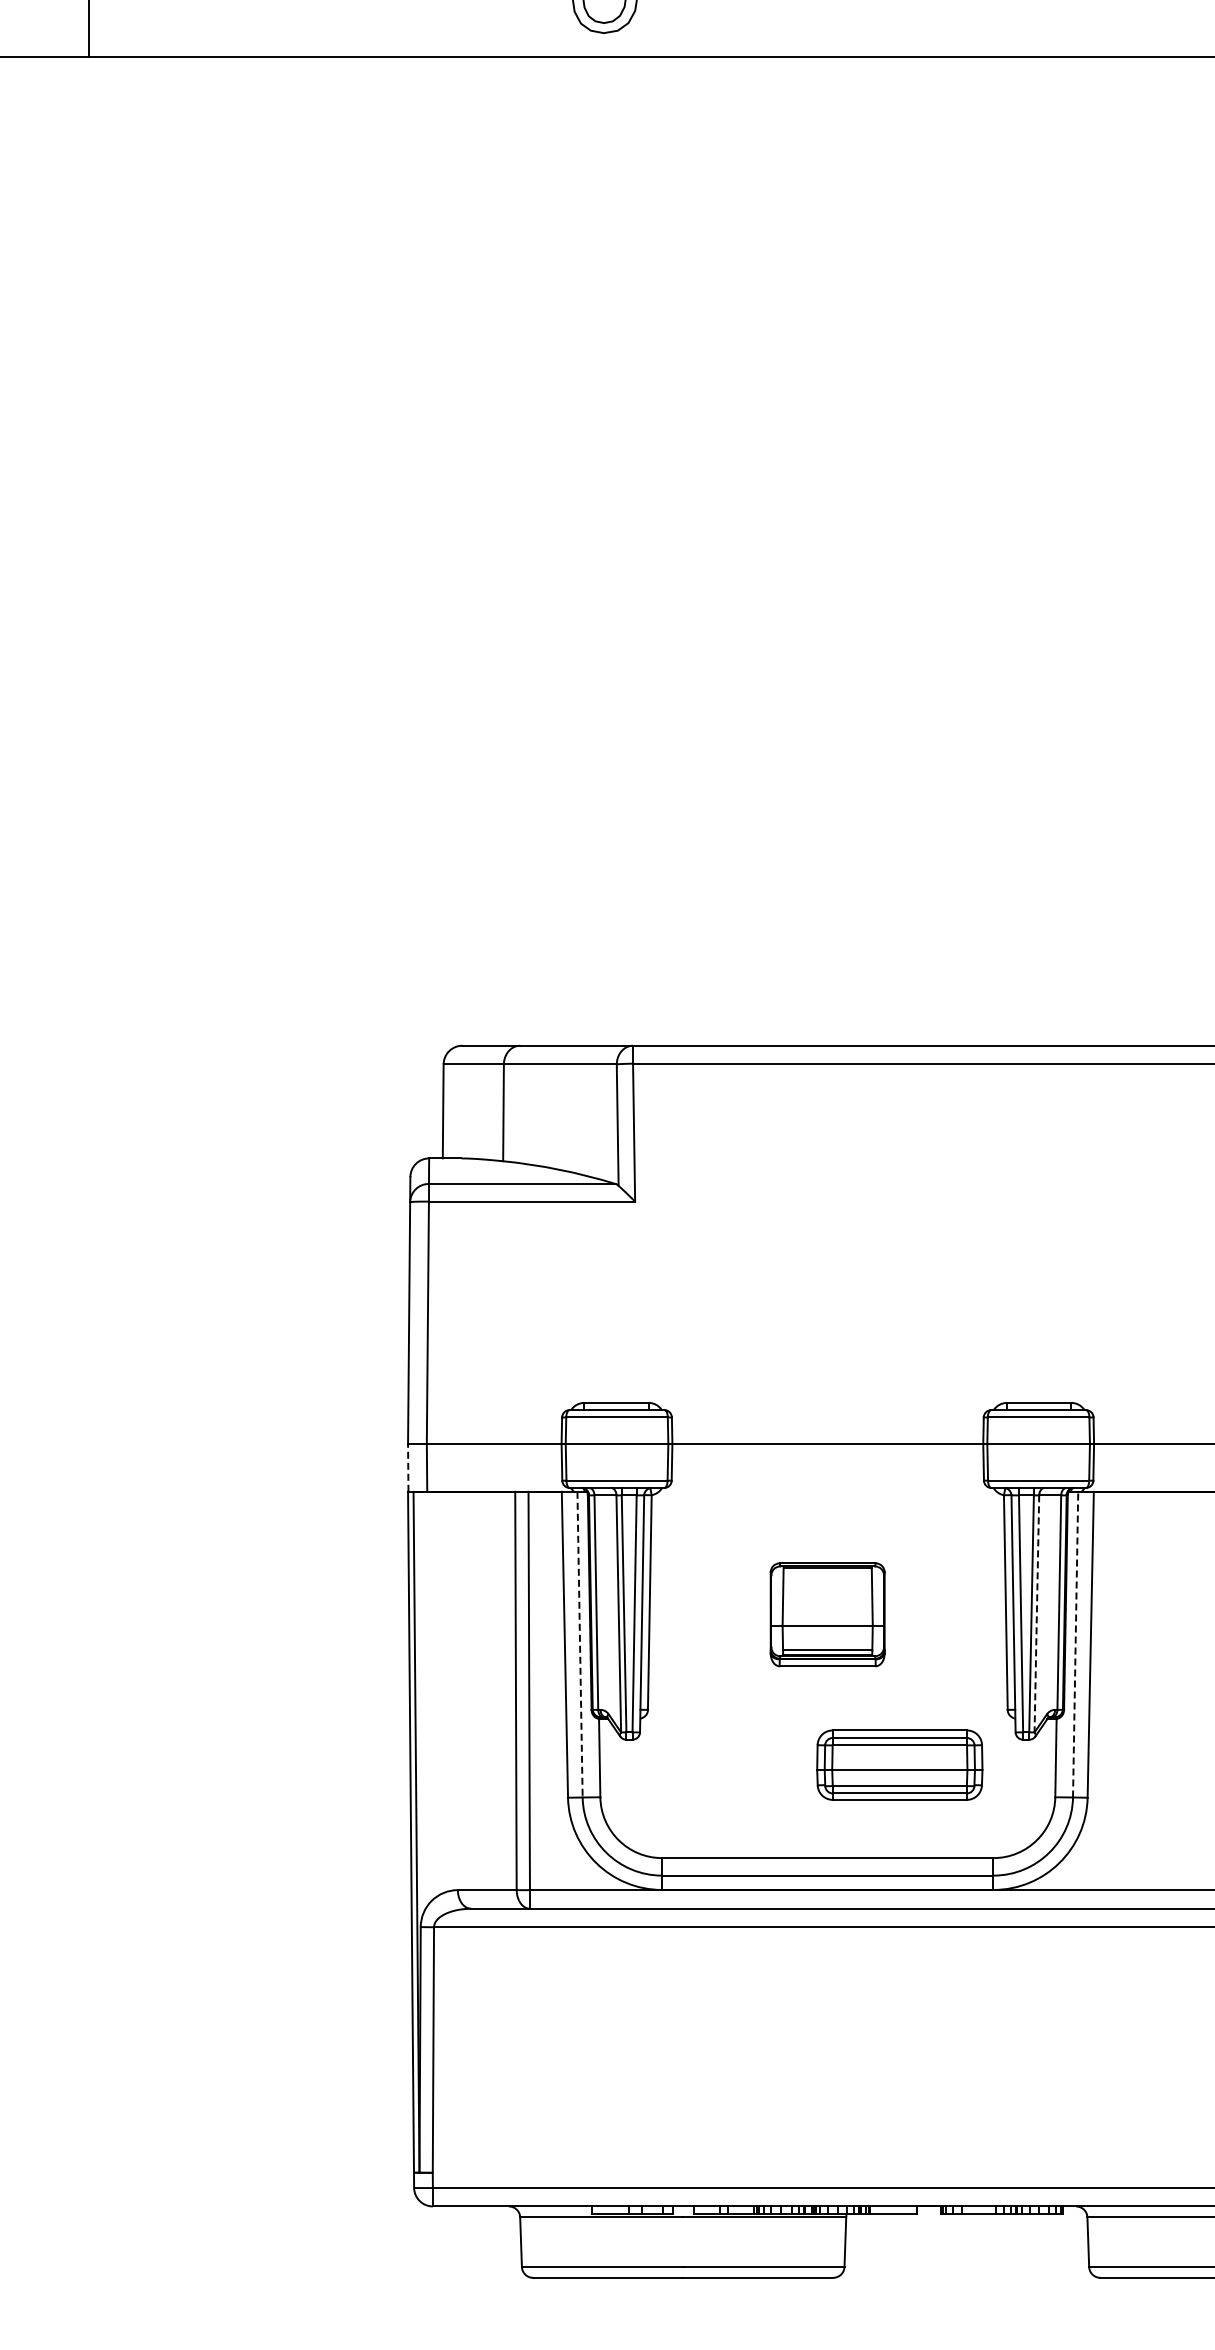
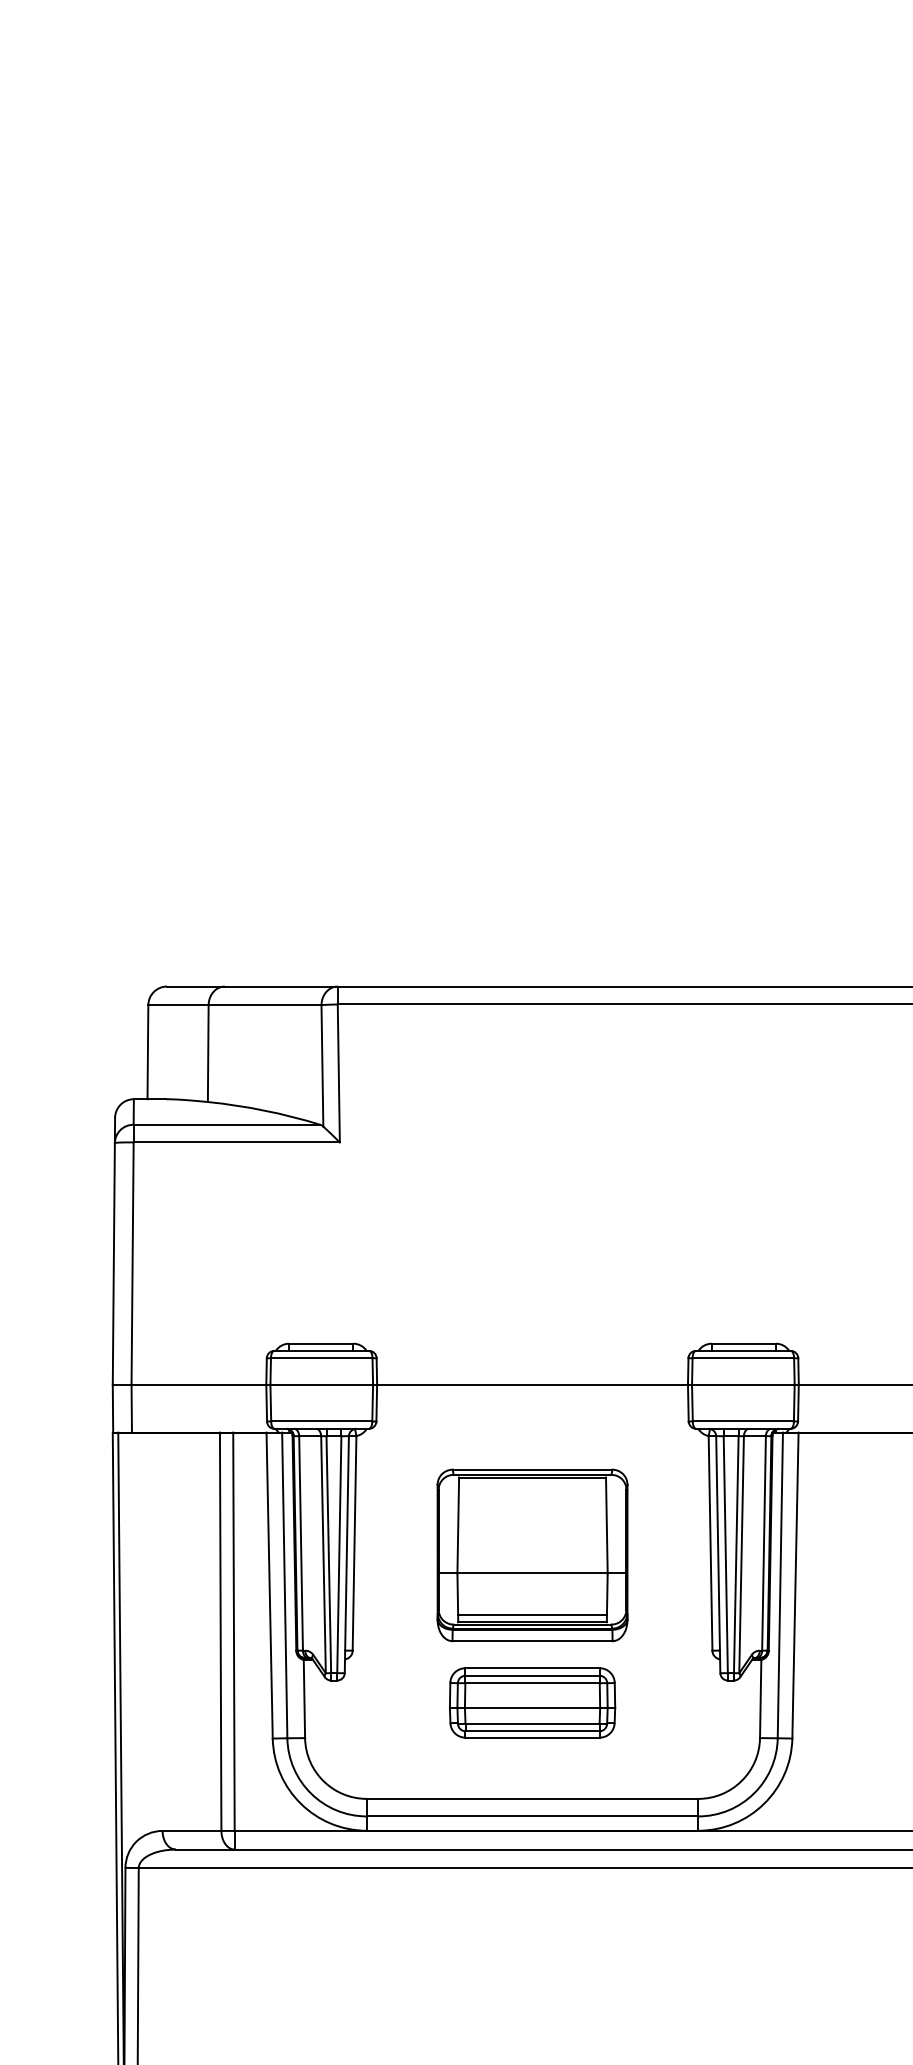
line: (408, 1467) -> (113, 1408), dashed -> solid
line: (1036, 1613) -> (741, 1554), dashed -> solid
part: (827, 1614) -> (532, 1555), size x1.67
line: (580, 1644) -> (285, 1585), dashed -> solid
line: (1075, 1644) -> (780, 1585), dashed -> solid
part: (899, 1764) -> (532, 1702), moved

